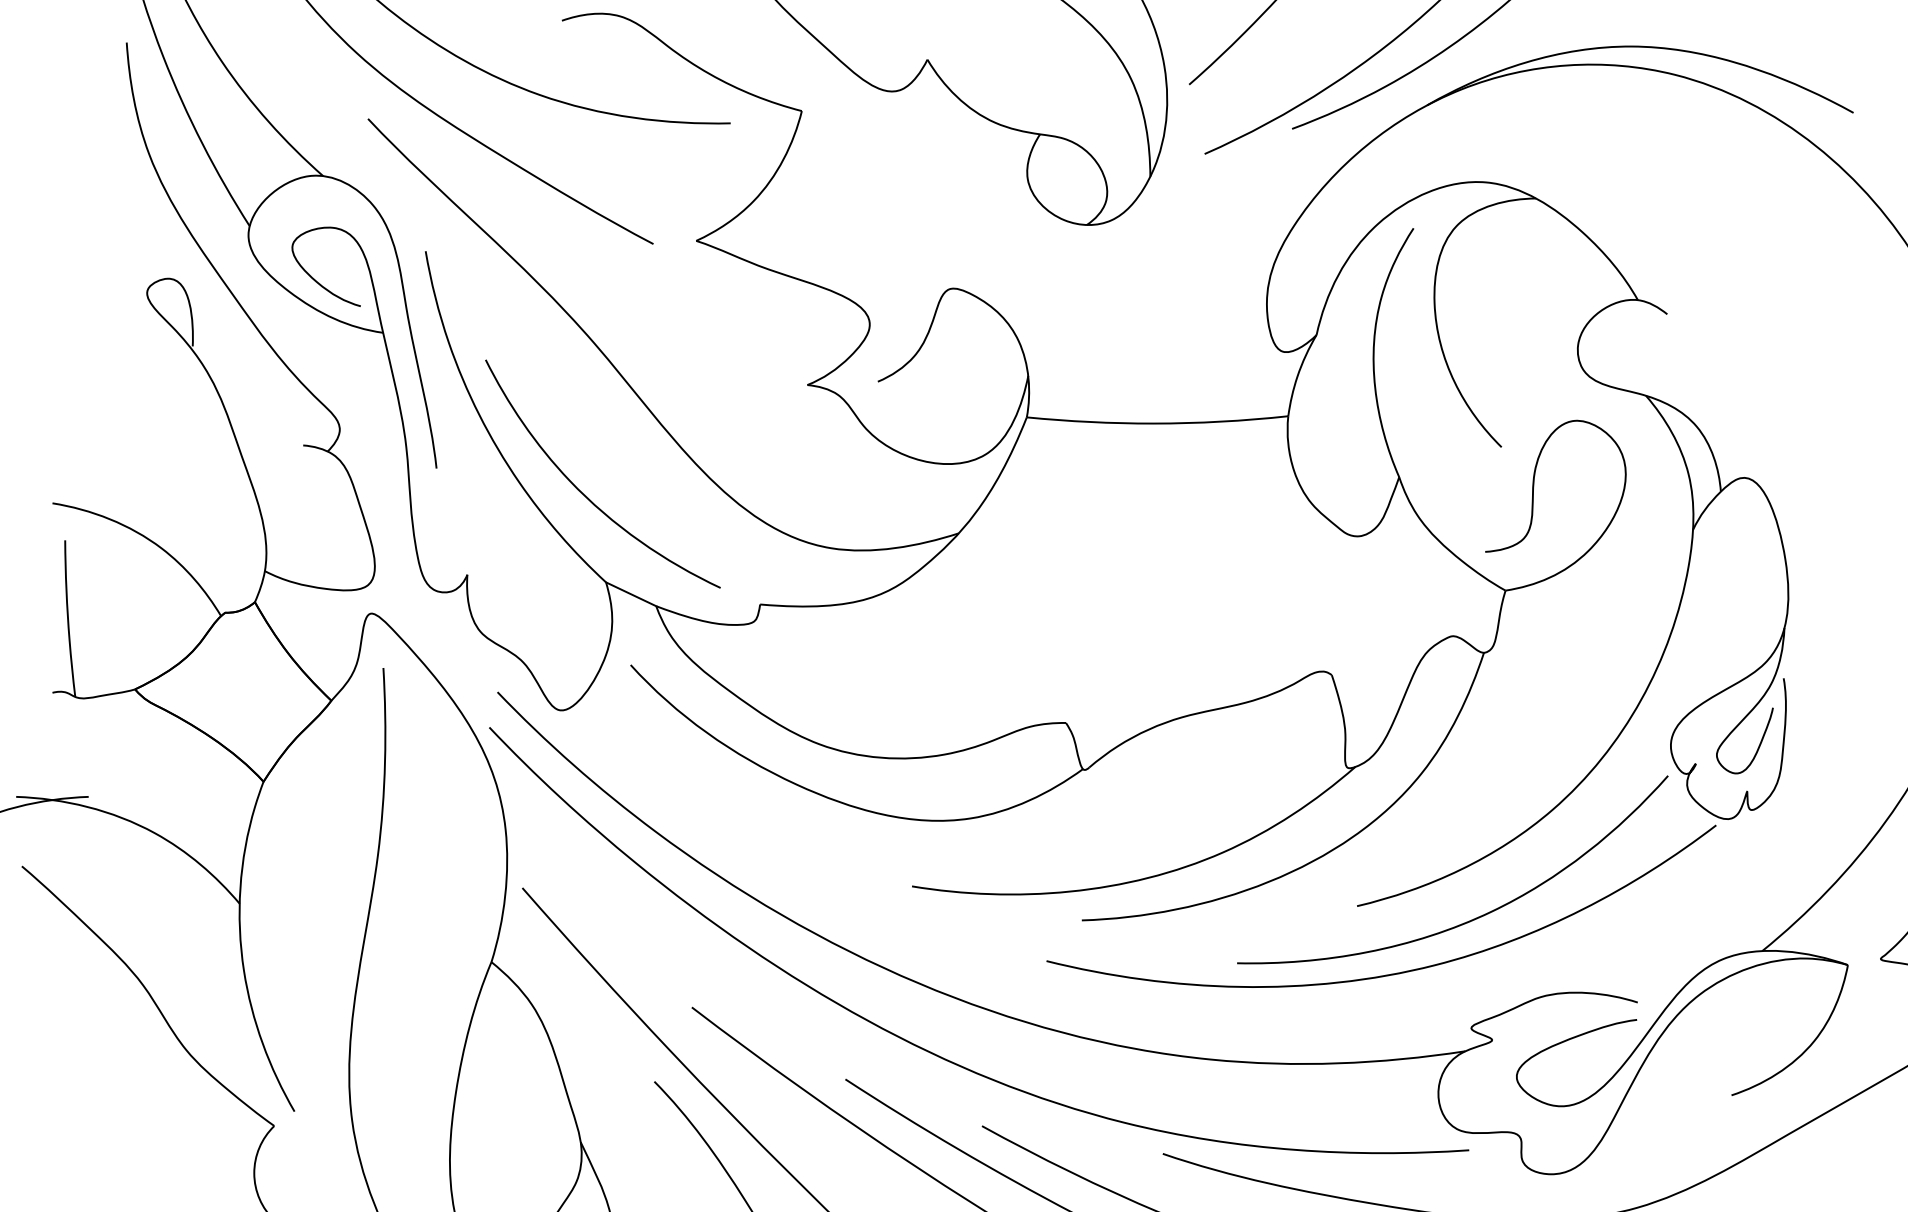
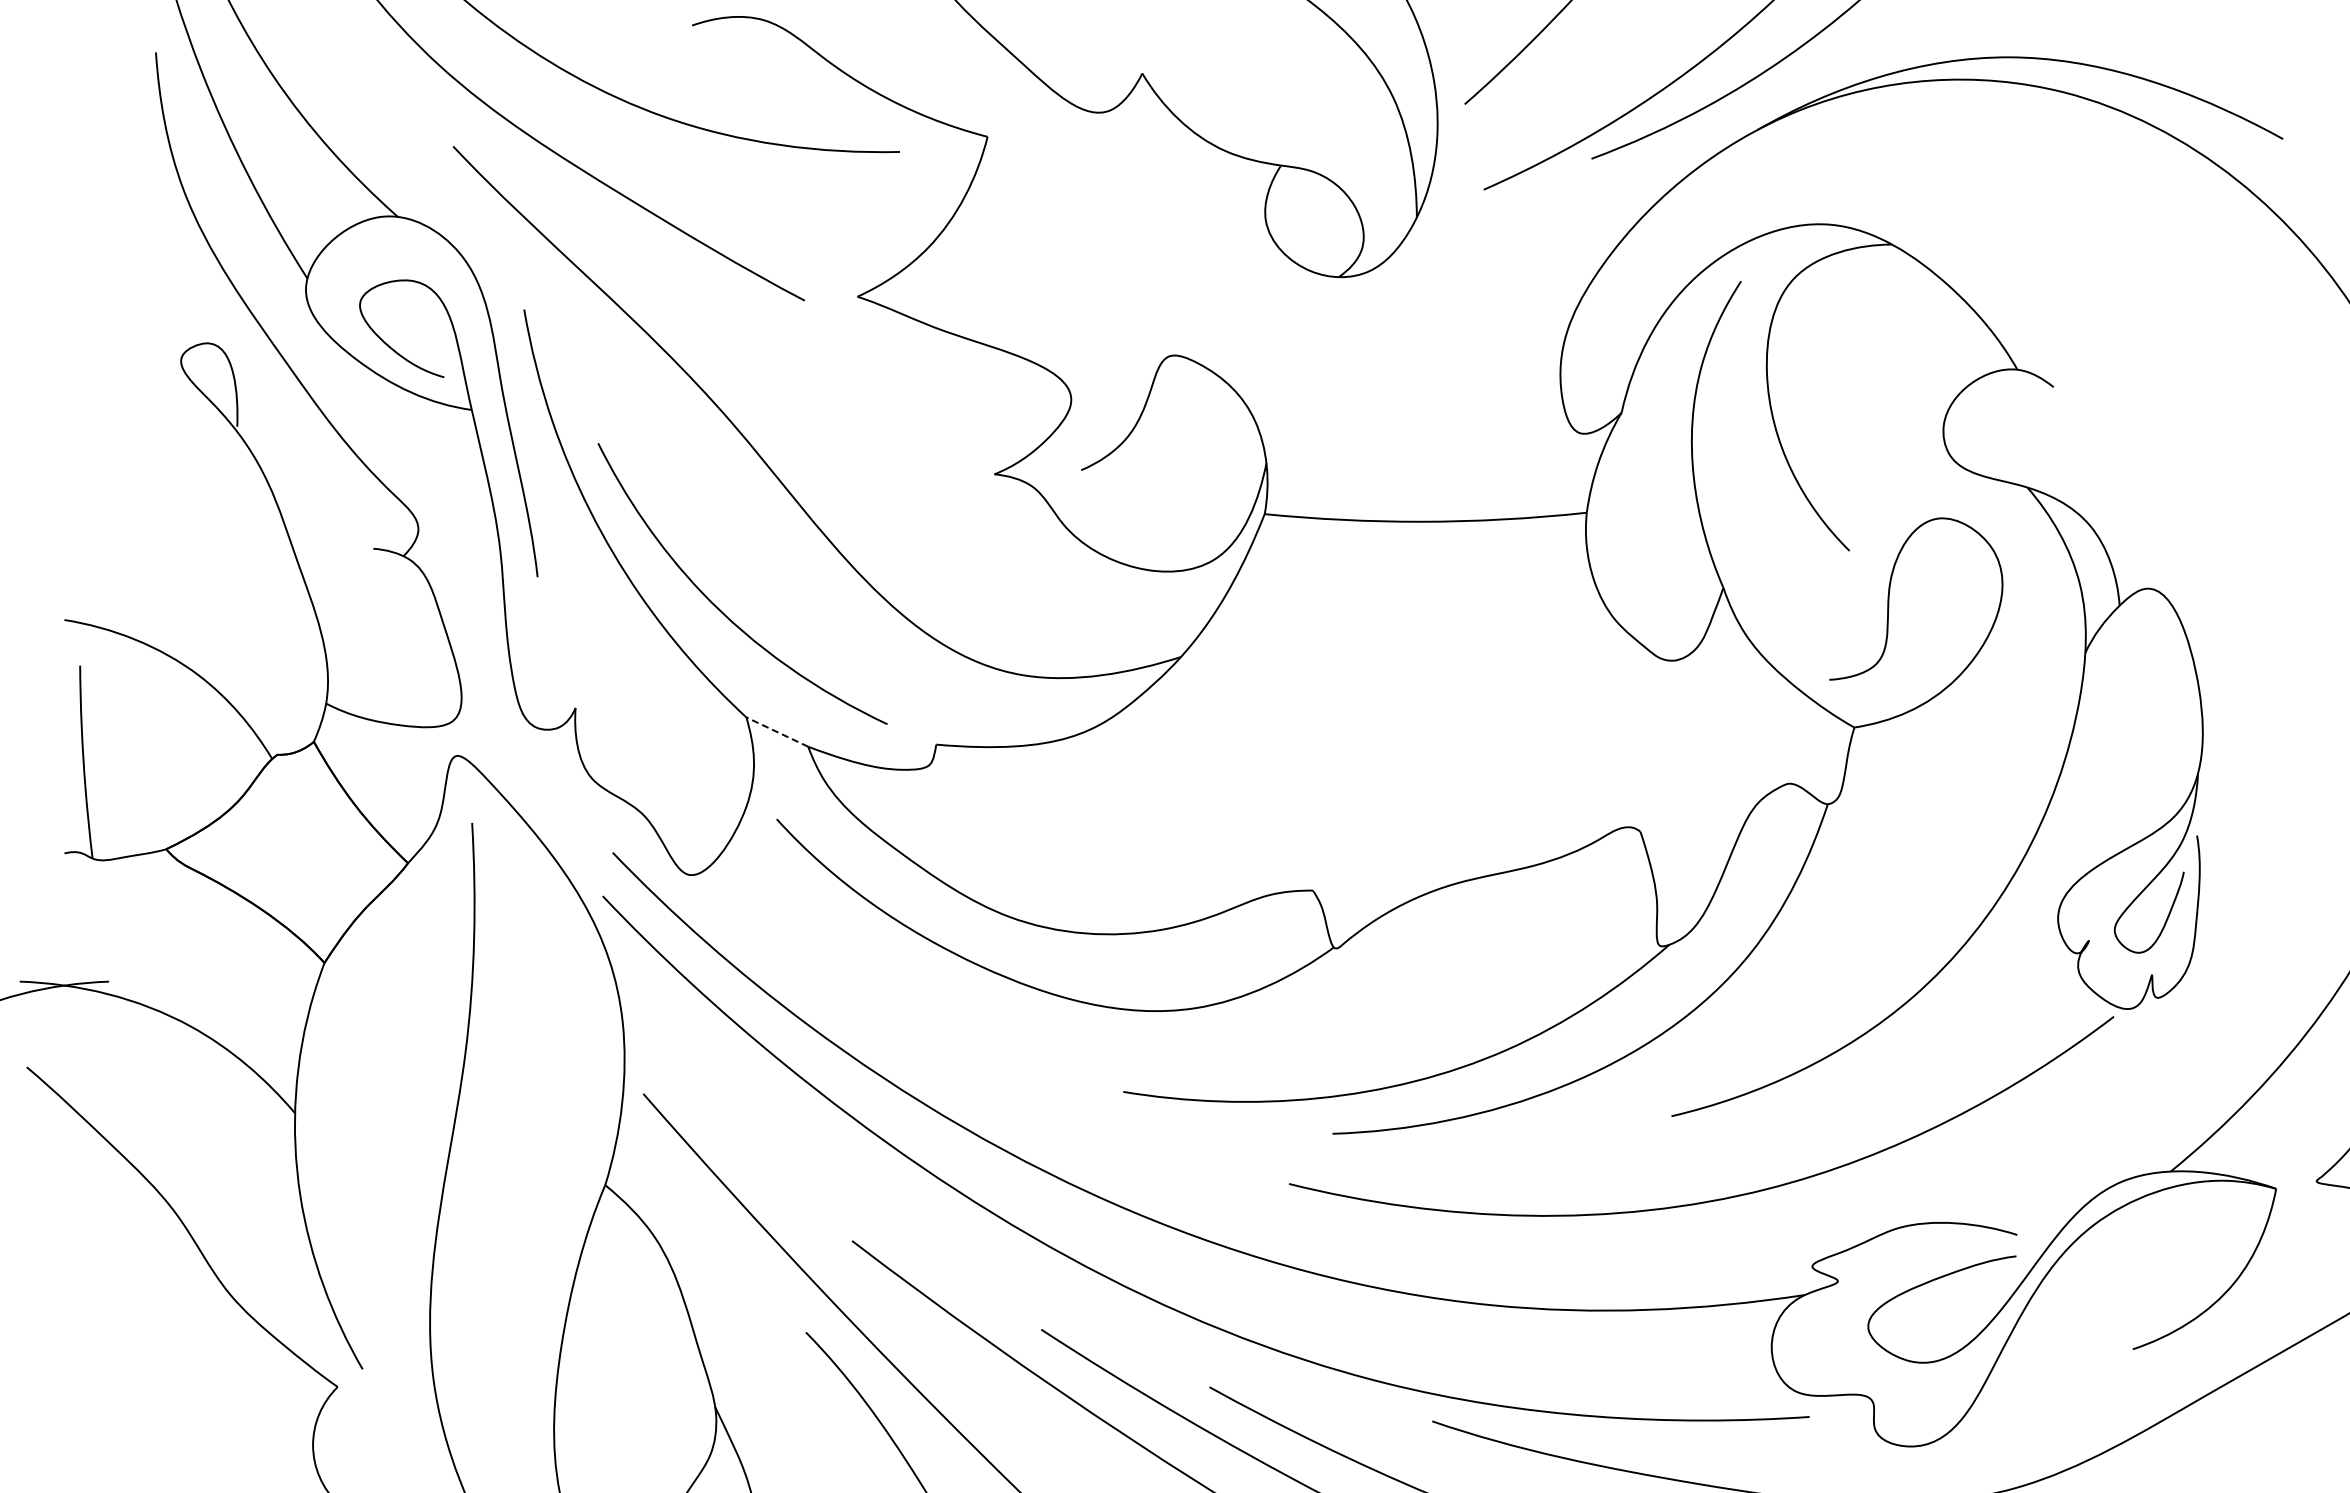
line: (630, 593) -> (776, 731), solid -> dashed
curve: (1473, 918) -> (1815, 1131), removed

